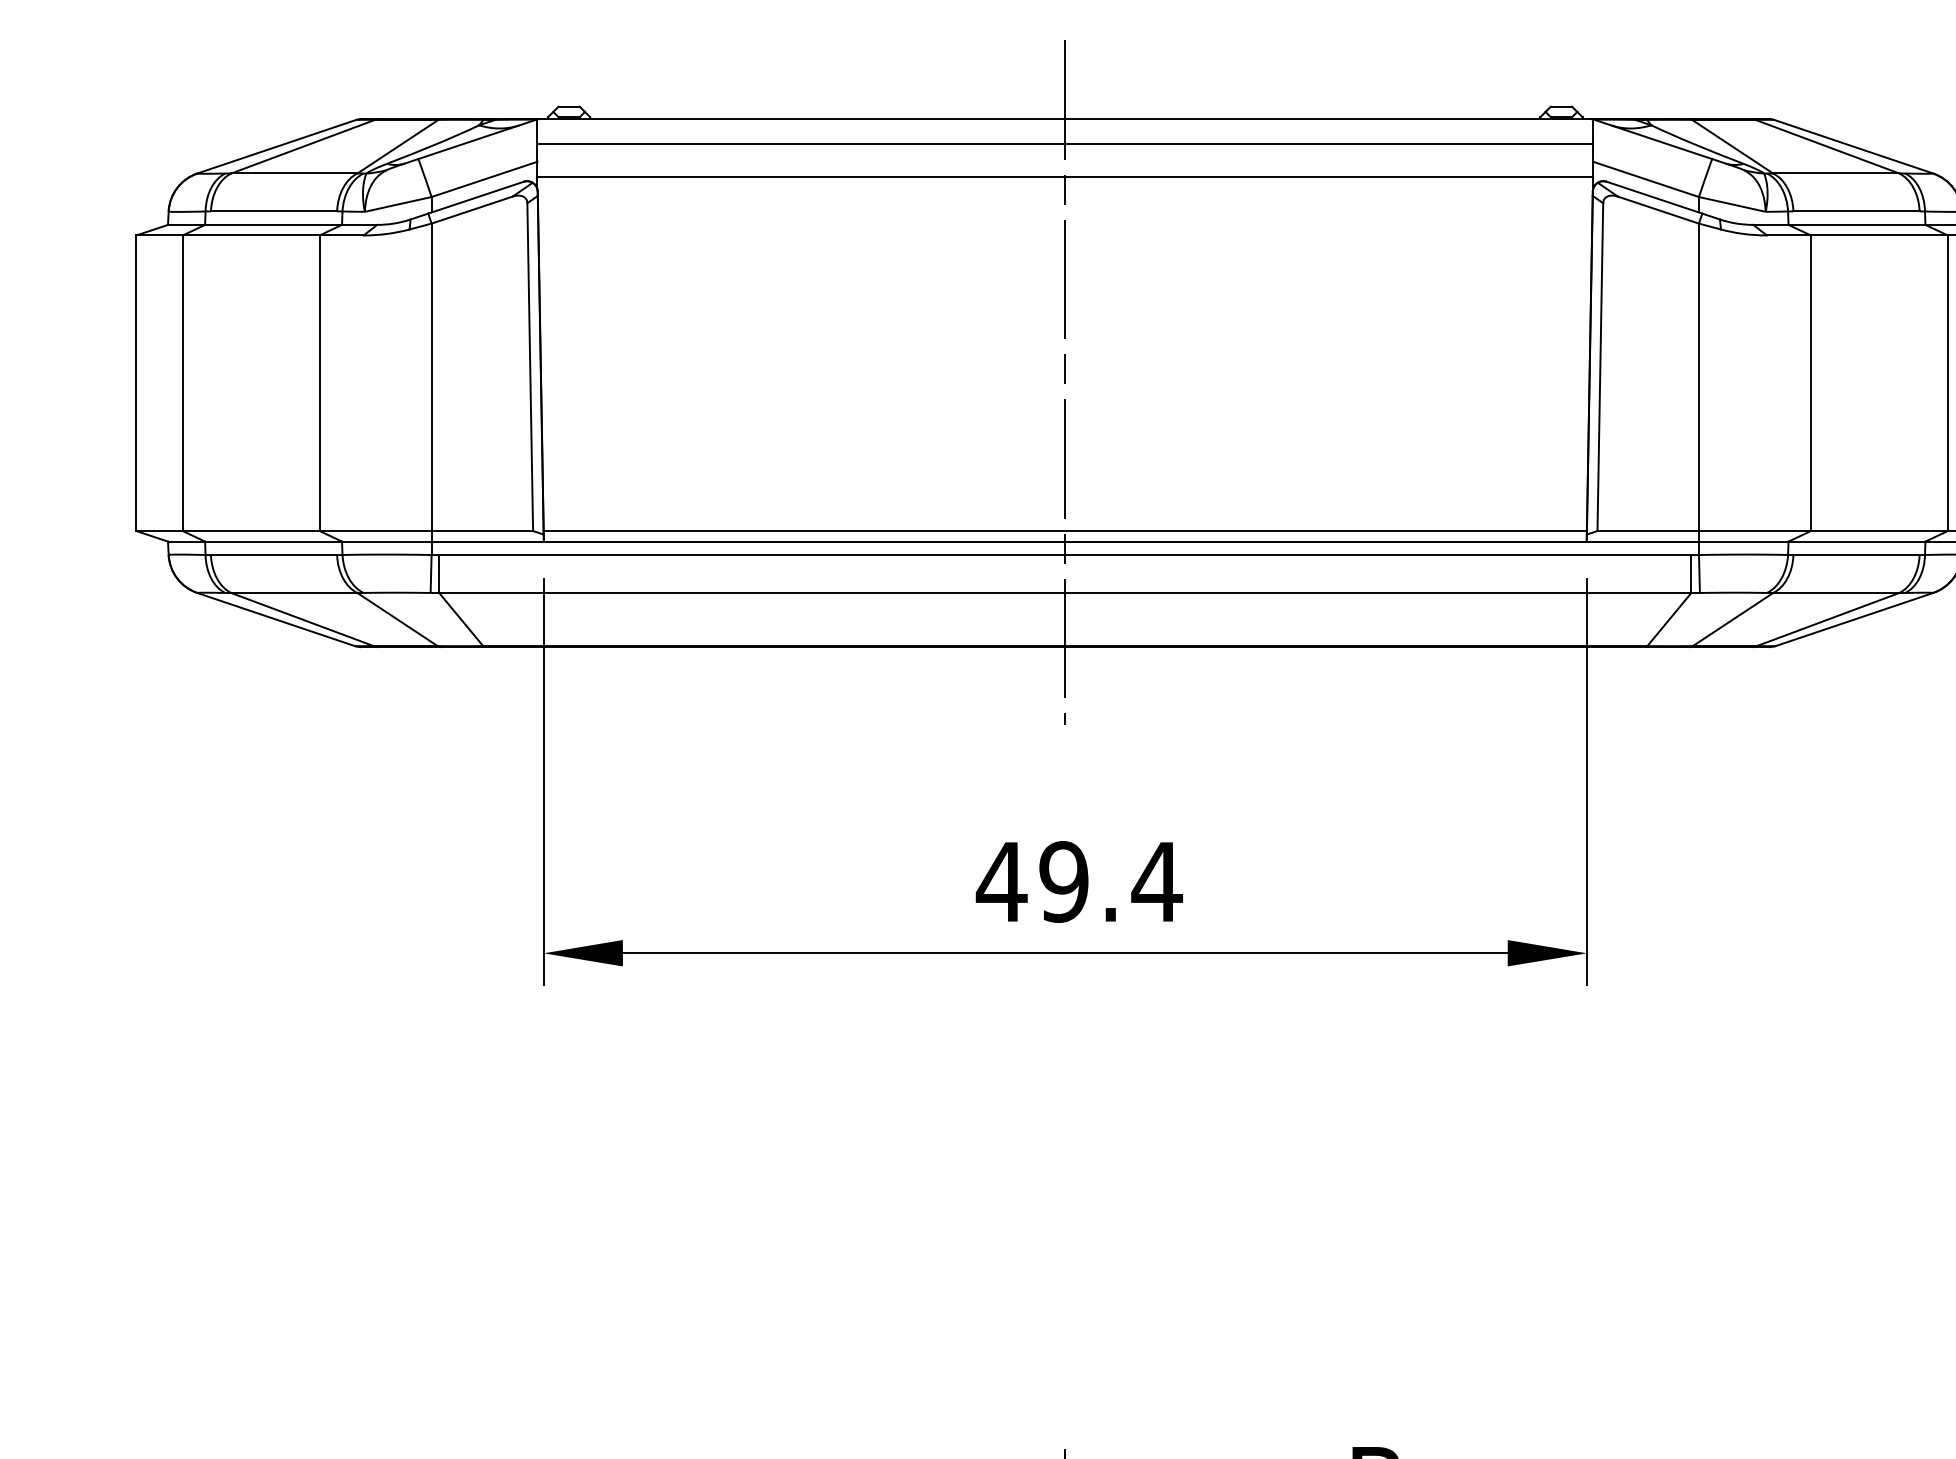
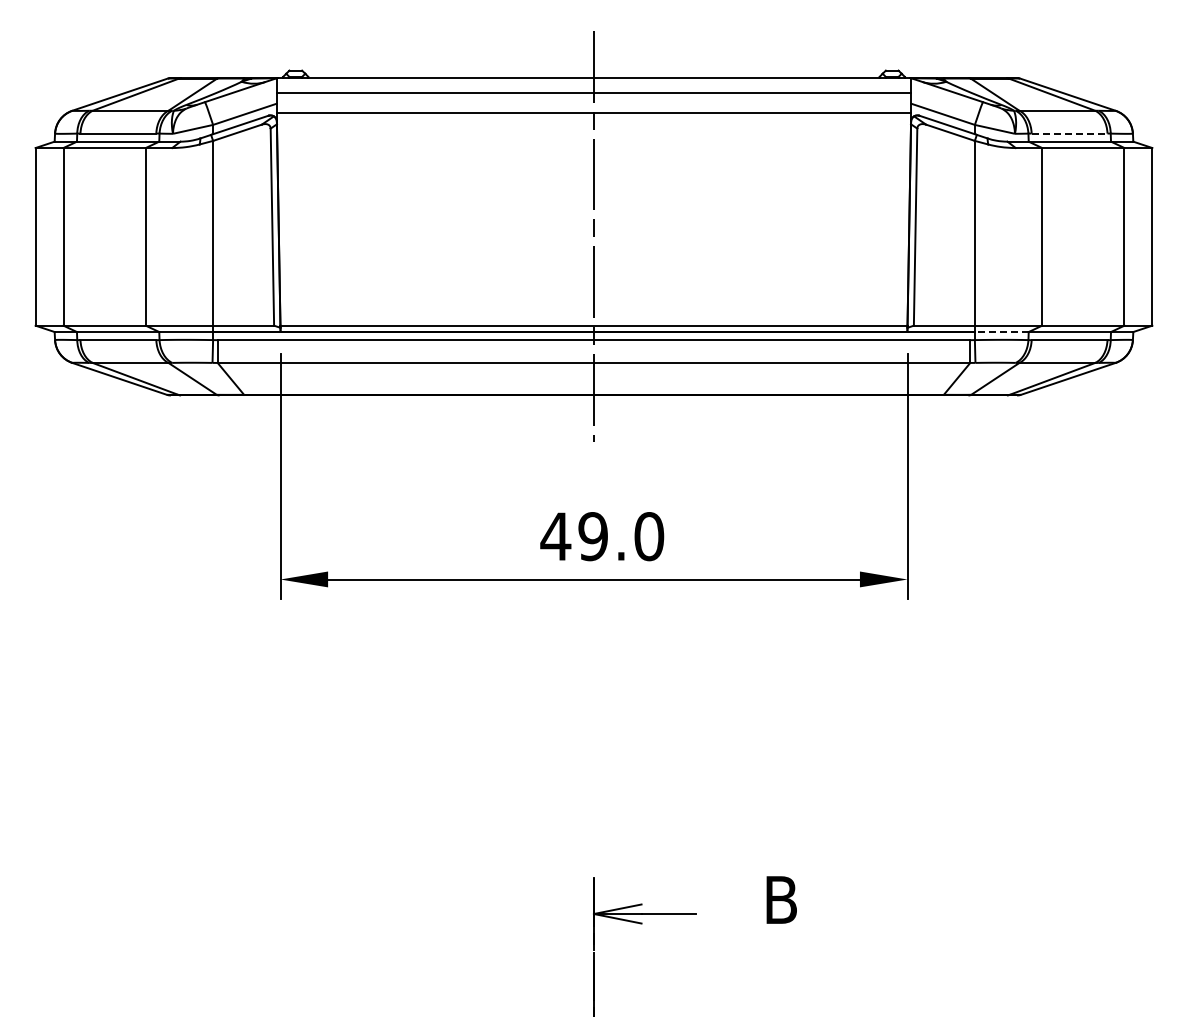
line: (1856, 211) -> (1069, 133), solid -> dashed
line: (1743, 542) -> (1001, 332), solid -> dashed
text: (1155, 881) -> (648, 536), 49.4 -> 49.0

